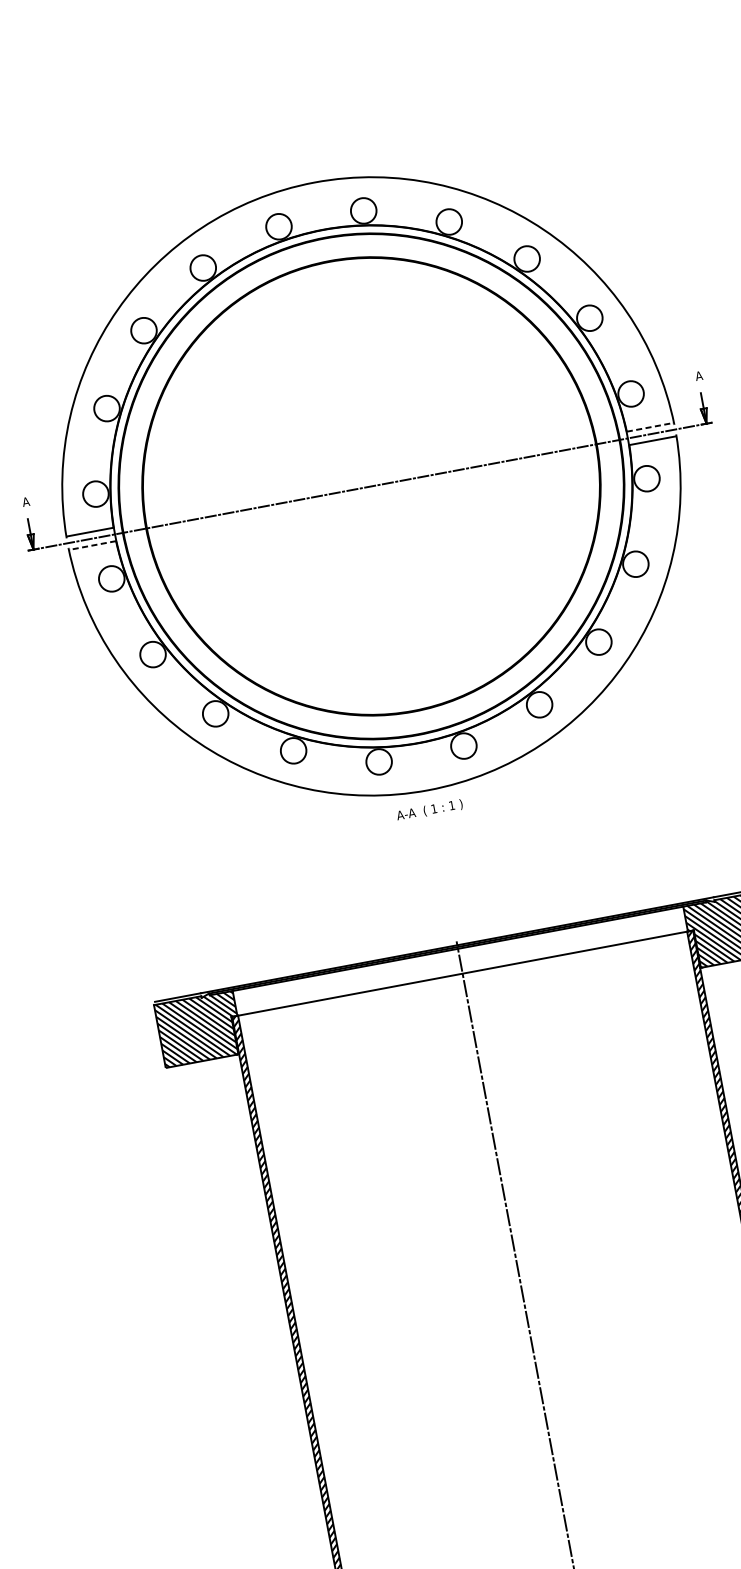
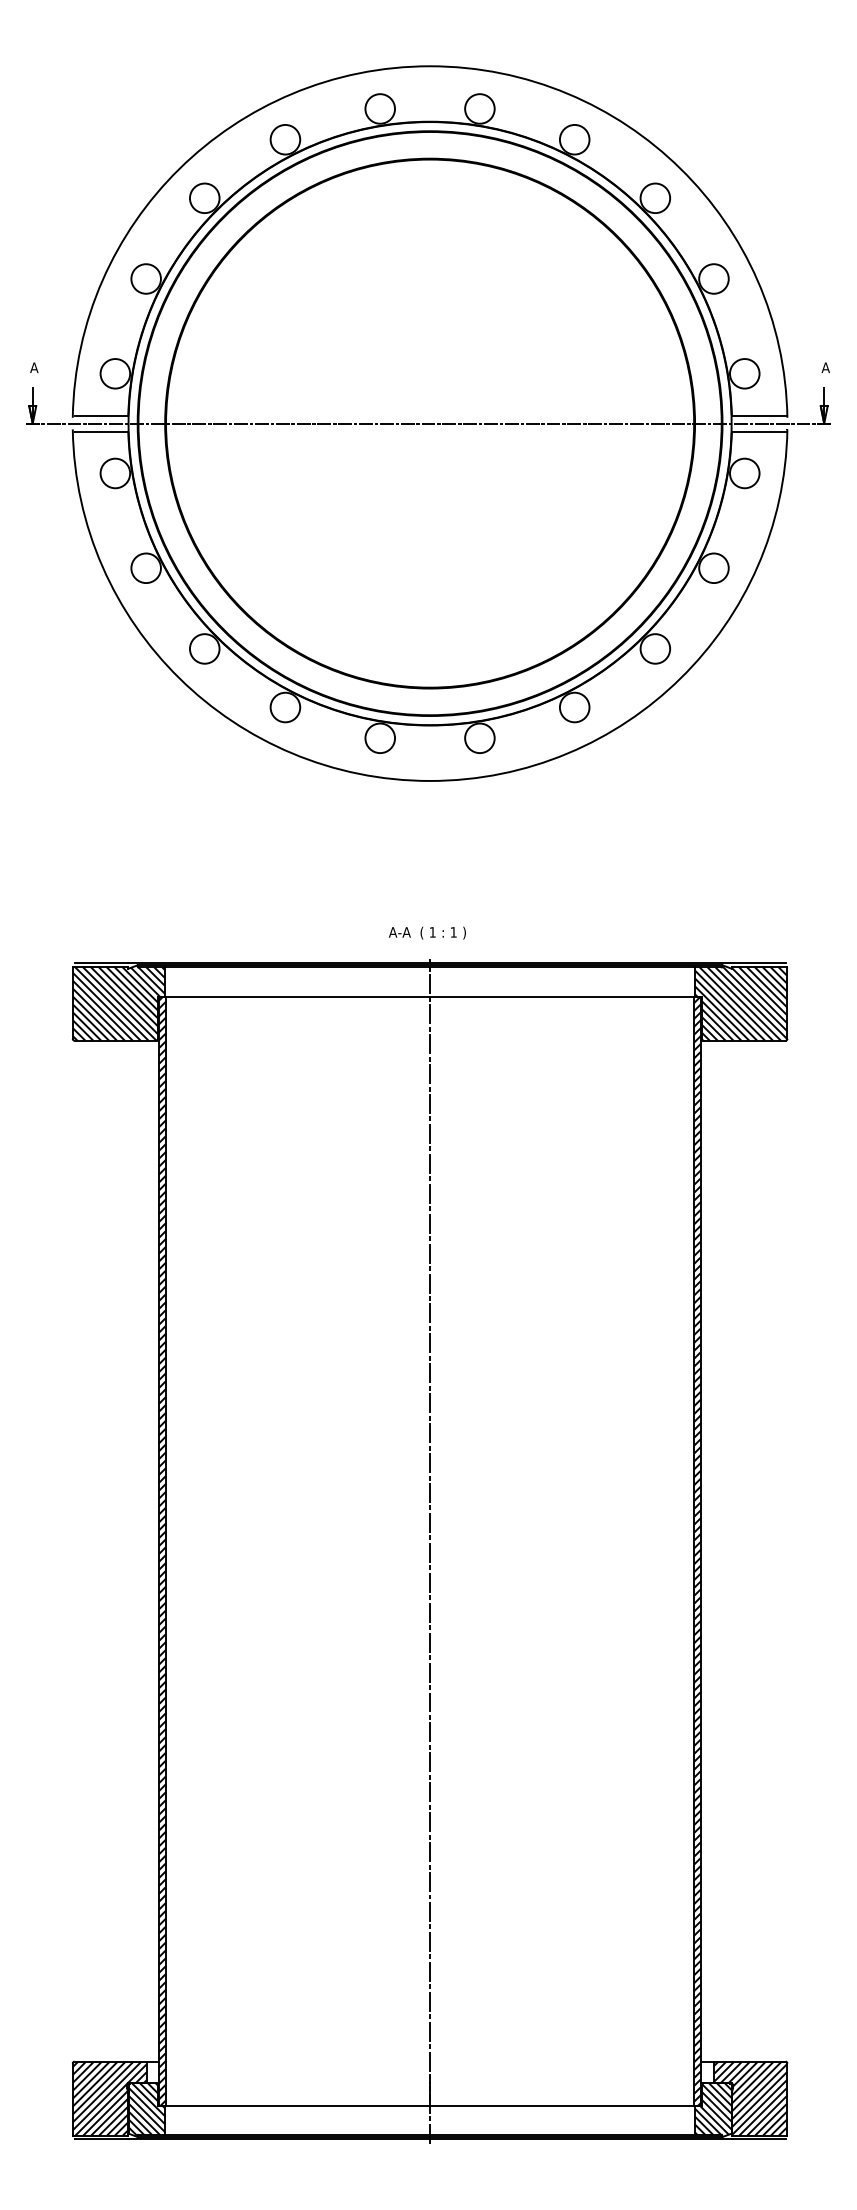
line: (649, 427) -> (758, 415), dashed -> solid
line: (93, 545) -> (101, 431), dashed -> solid
text: (429, 809) -> (427, 932), moved

